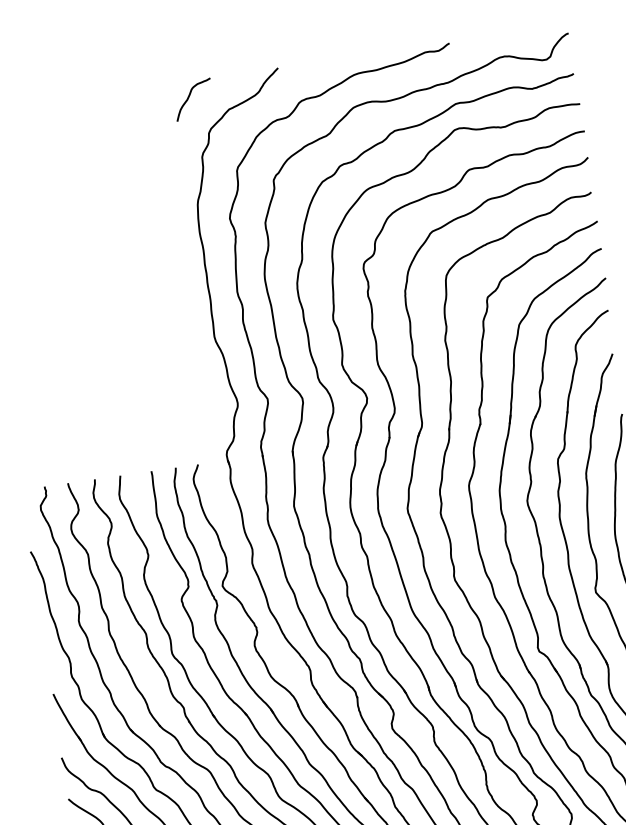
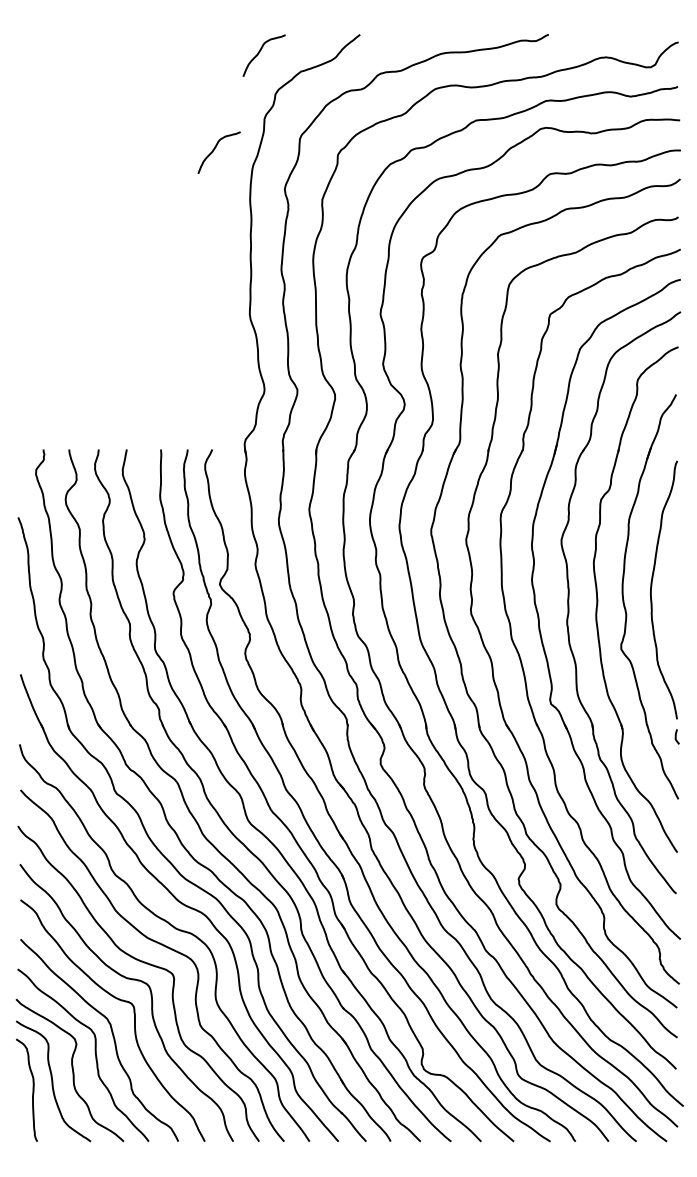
curve: (161, 191) -> (215, 149), added

